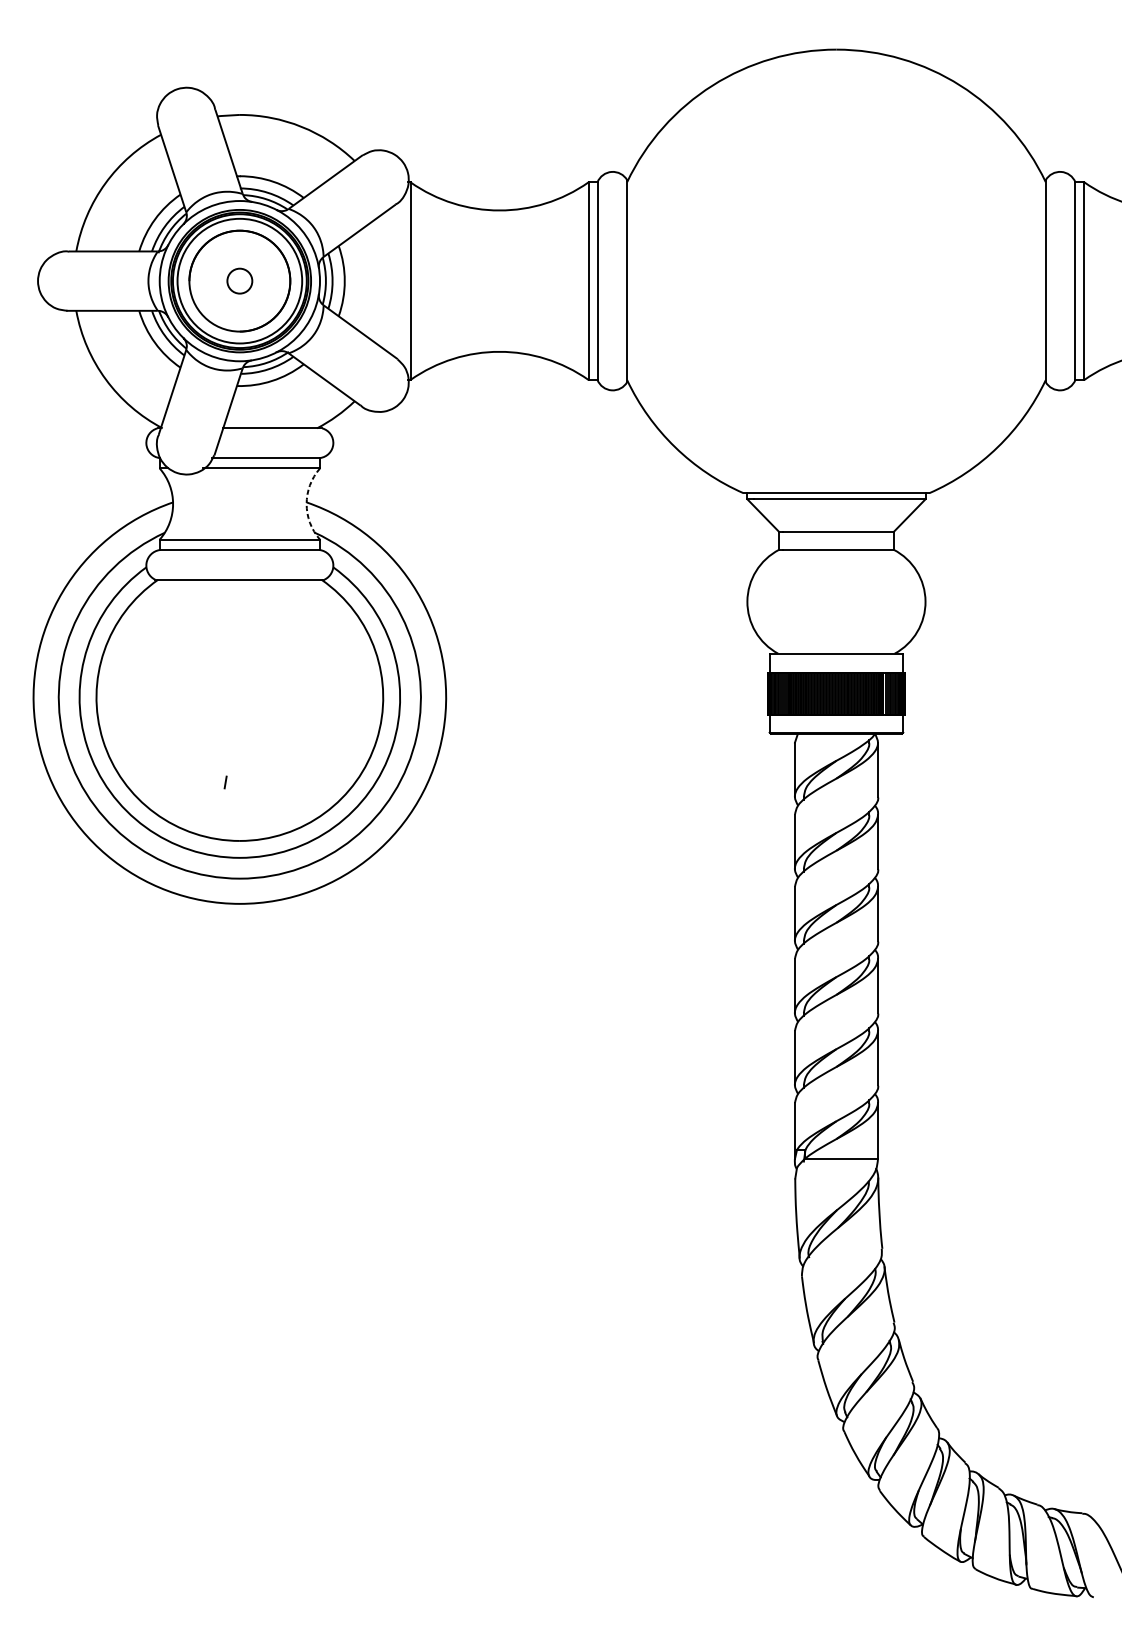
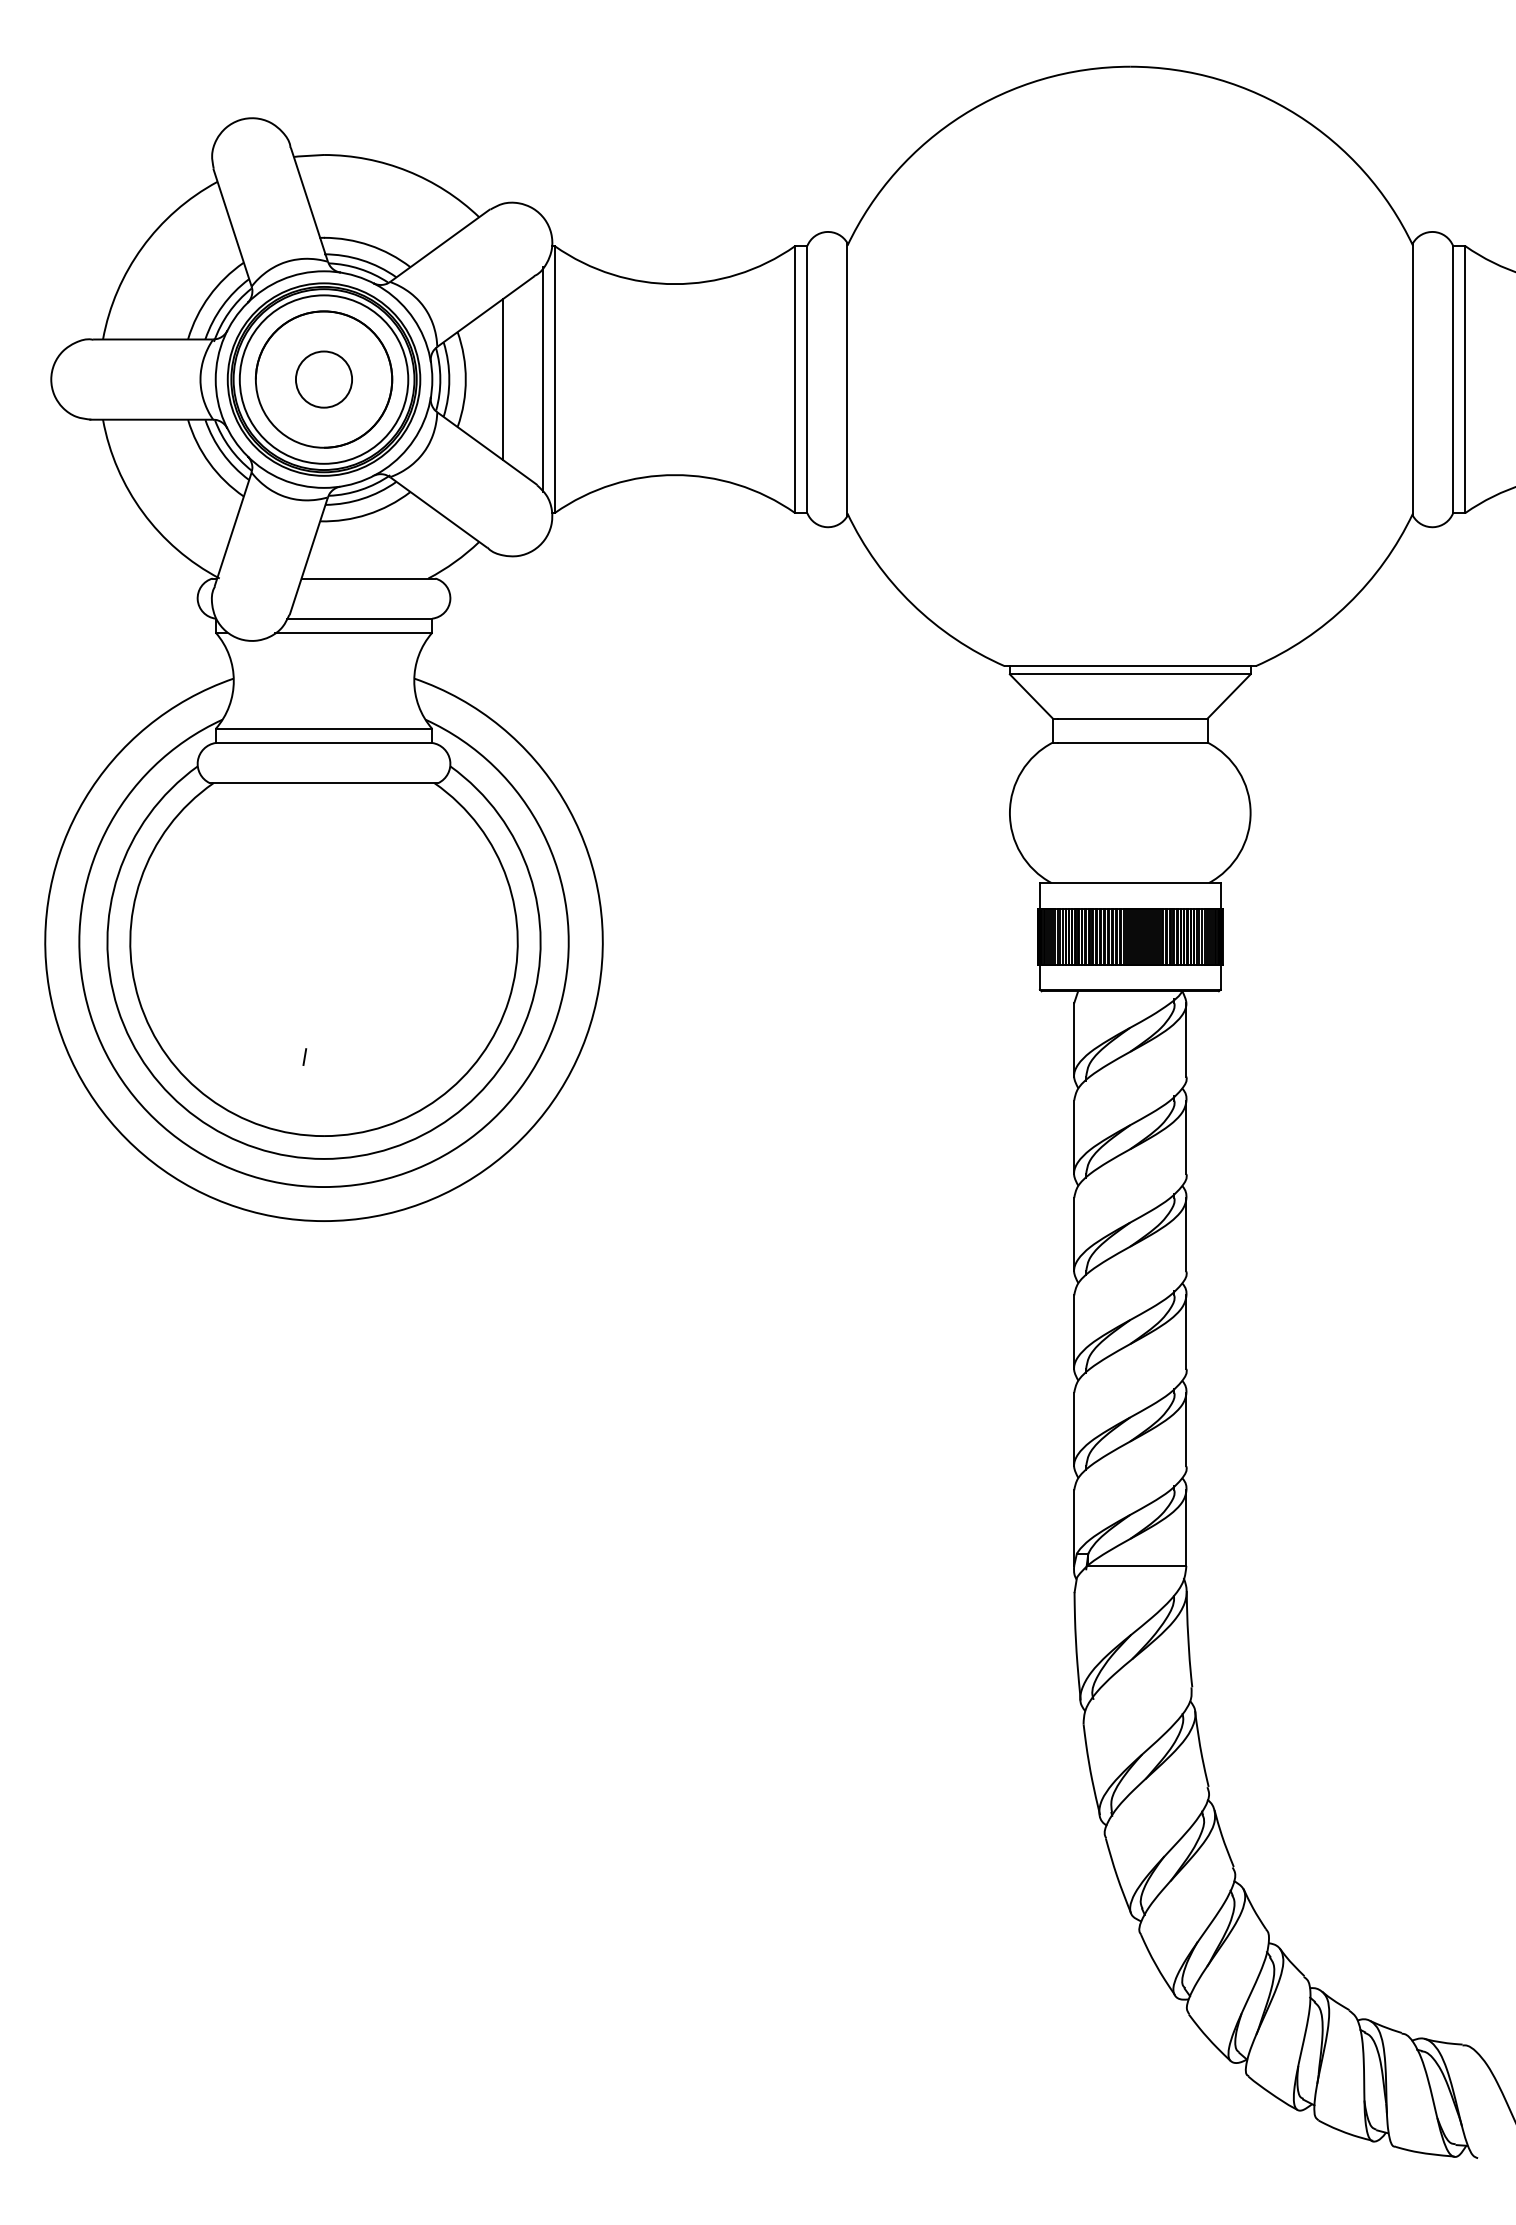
circle: (239, 281) -> (323, 379), size x1.67
line: (371, 281) -> (502, 379), added
line: (401, 281) -> (542, 379), added
arc: (306, 503) -> (414, 680), dashed -> solid

